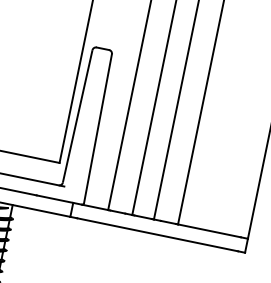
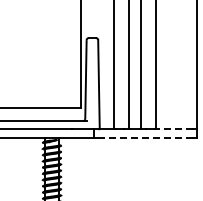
line: (209, 230) -> (174, 129), solid -> dashed
line: (157, 234) -> (145, 137), solid -> dashed

